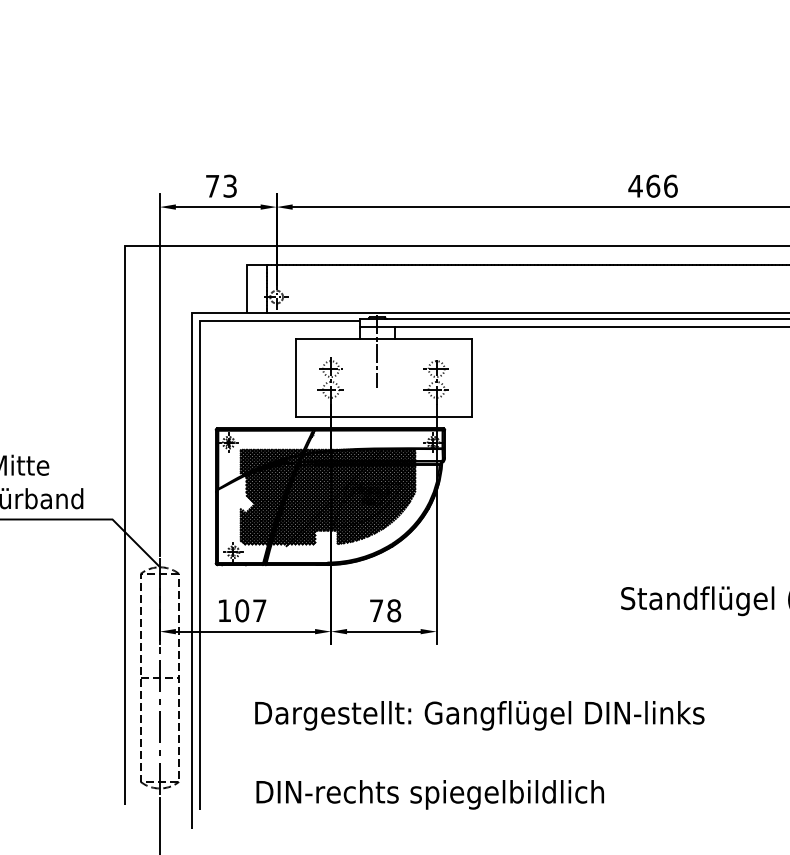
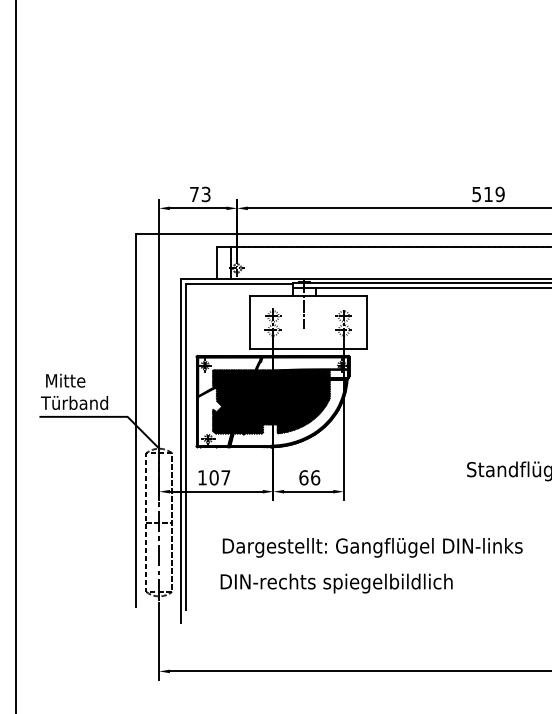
text: (651, 186) -> (487, 194), 466 -> 519
text: (385, 610) -> (309, 477), 78 -> 66
text: (430, 794) -> (336, 583), moved

